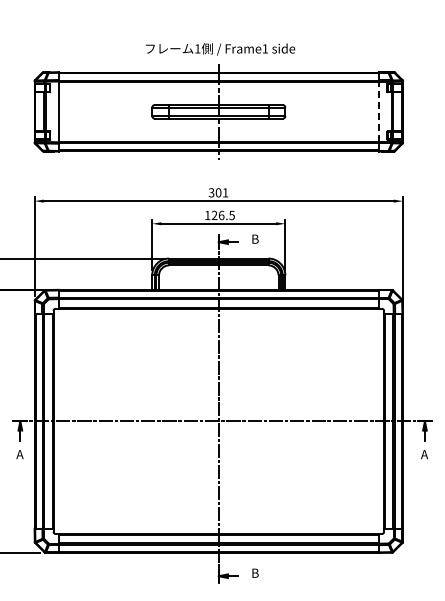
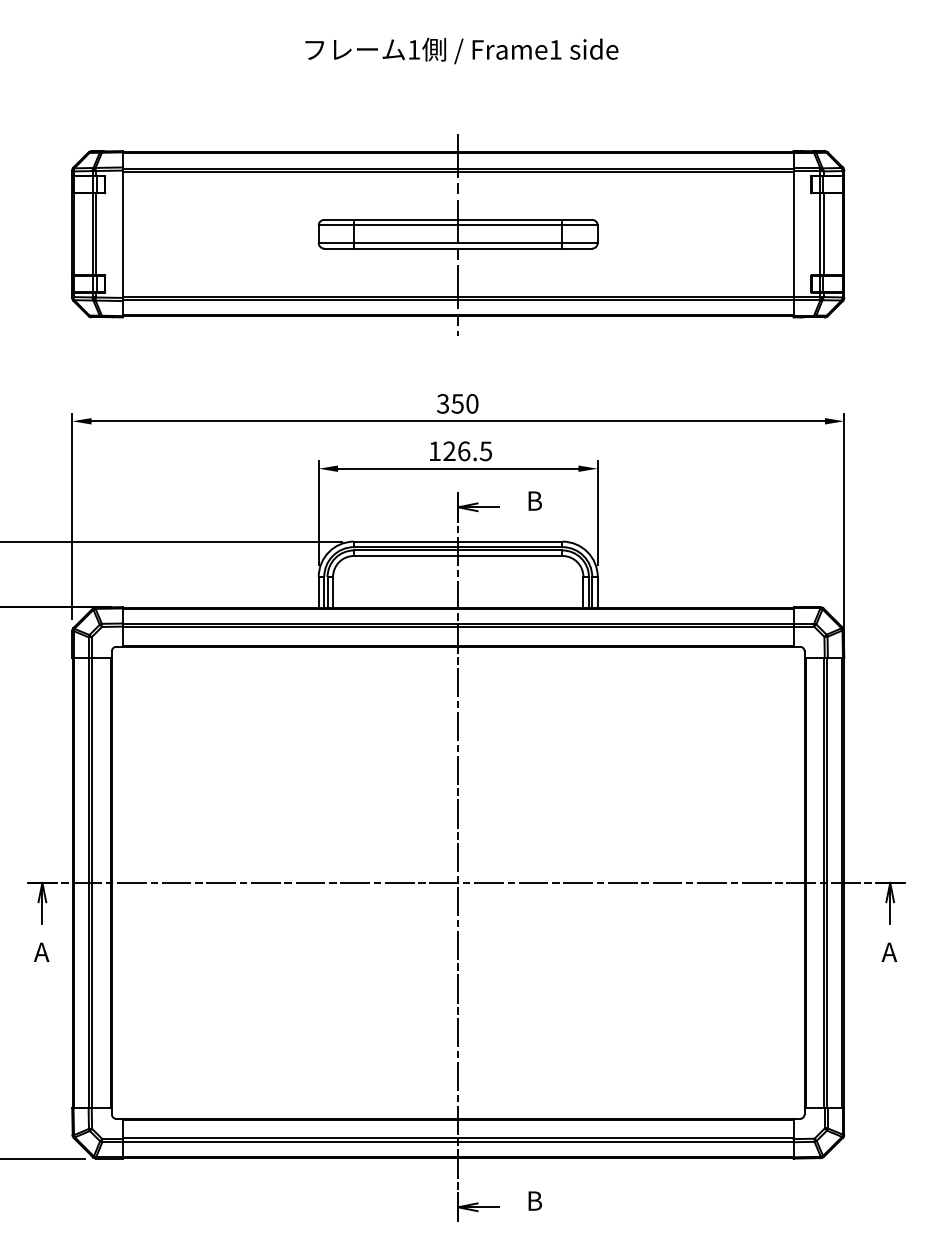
text: (220, 49) -> (461, 51), moved
line: (378, 111) -> (792, 233), dashed -> solid
text: (221, 192) -> (463, 403), 301 -> 350

